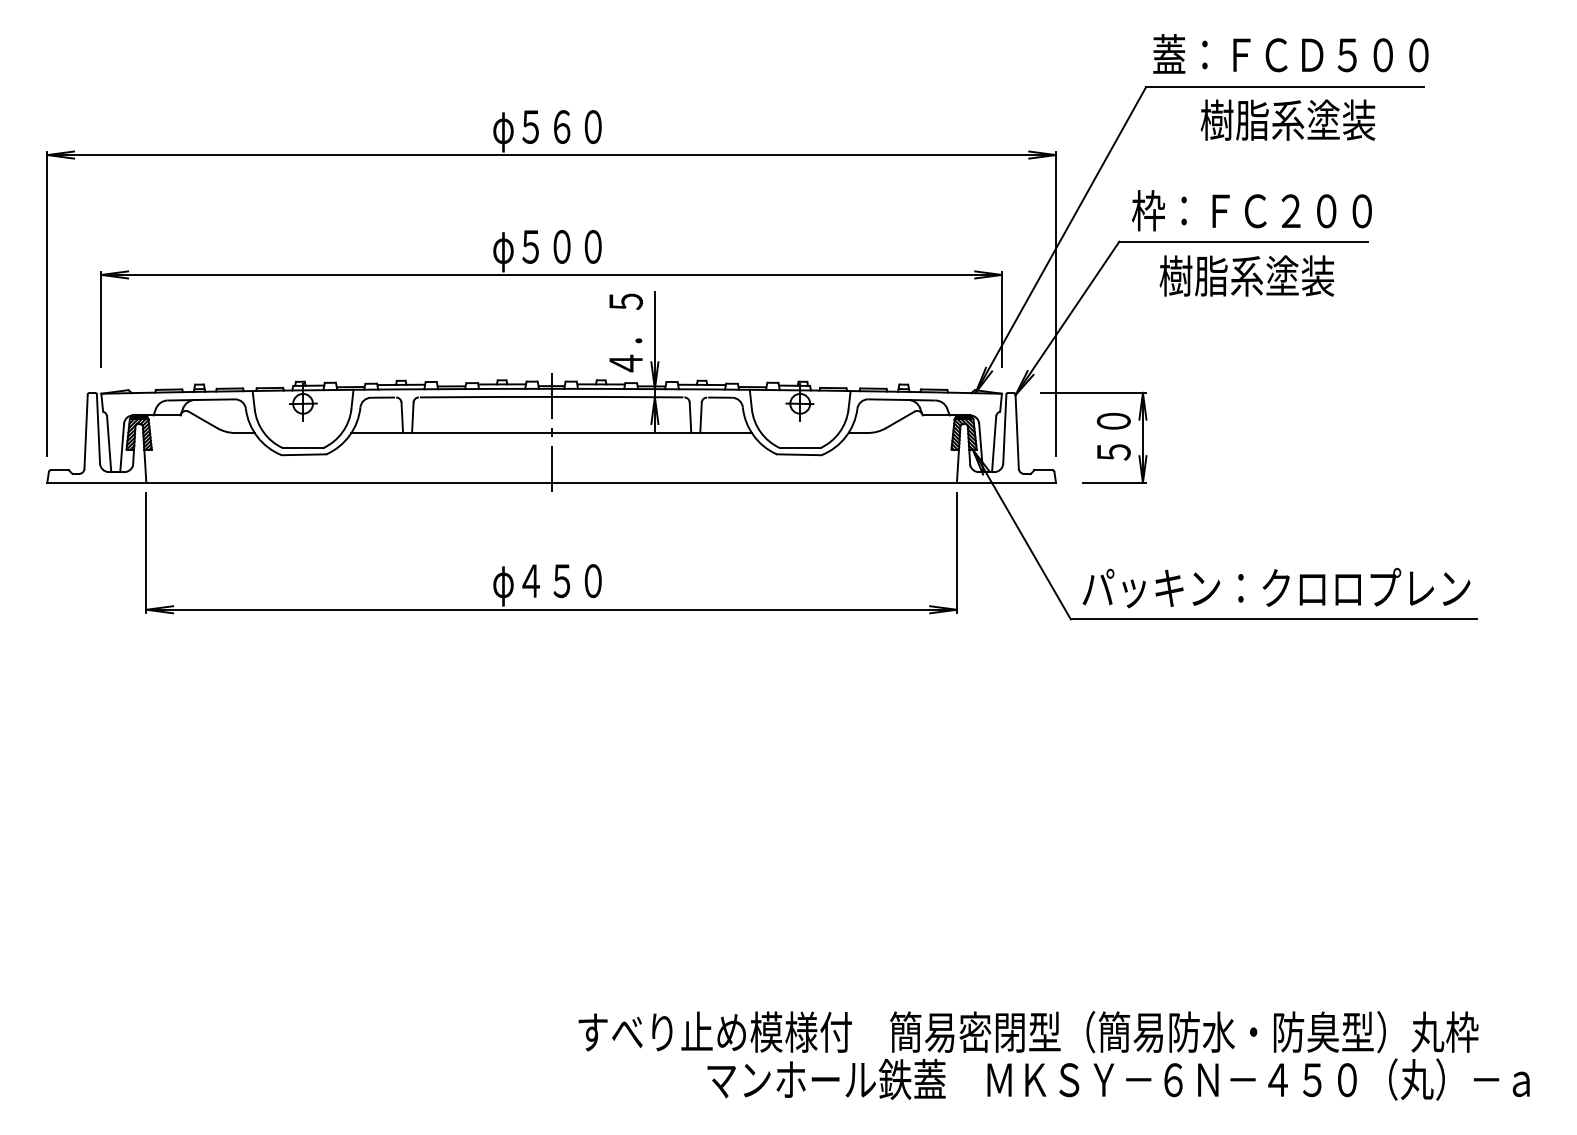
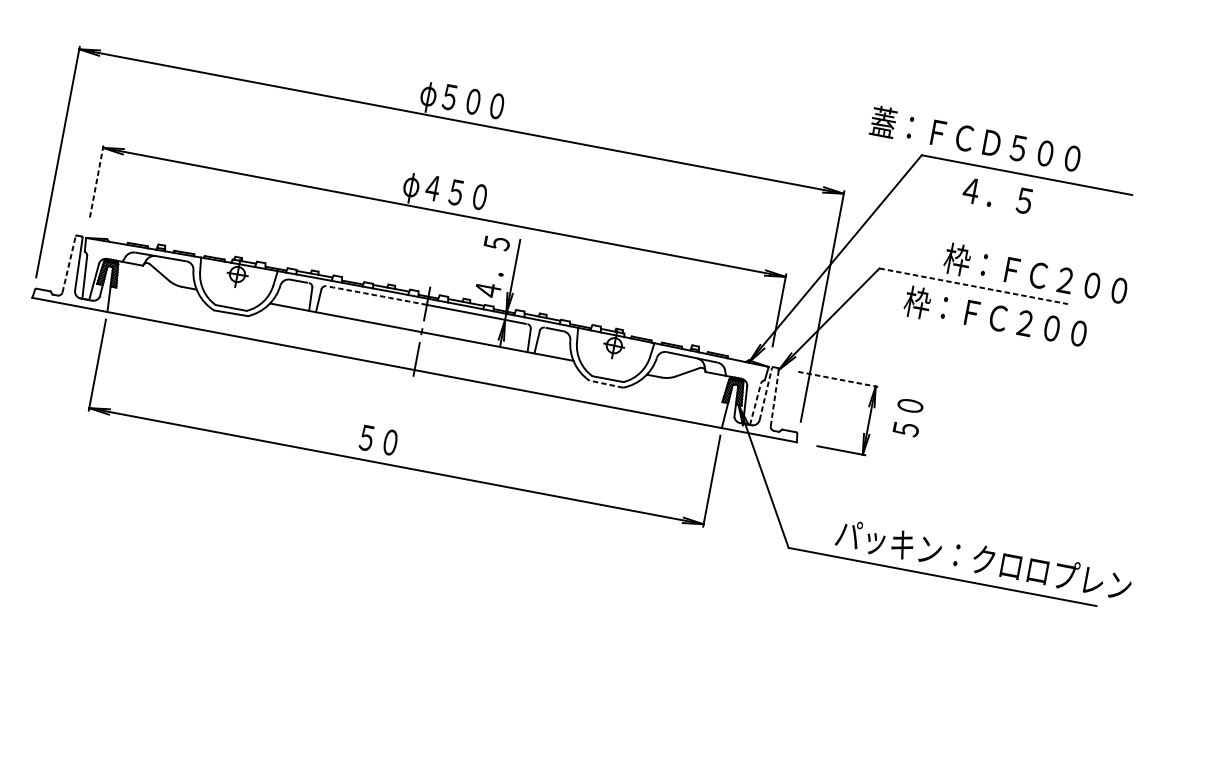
text: (1290, 53) -> (975, 138), moved
text: (1287, 119) -> (1024, 199), 樹脂系塗装 -> ４．５
text: (561, 126) -> (473, 101), φ５６０ -> φ５００
text: (1251, 210) -> (1035, 274), moved
line: (1244, 241) -> (974, 286), solid -> dashed
text: (546, 246) -> (444, 190), φ５００ -> φ４５０
text: (1278, 275) -> (995, 316), 樹脂系塗装 -> 枠：ＦＣ２００
line: (101, 319) -> (96, 181), solid -> dashed
line: (1093, 392) -> (838, 379), solid -> dashed
arc: (485, 397) -> (376, 295), solid -> dashed
line: (1004, 428) -> (765, 393), solid -> dashed
line: (86, 431) -> (69, 264), solid -> dashed
line: (1017, 431) -> (775, 397), solid -> dashed
text: (1113, 436) -> (907, 417), moved
line: (994, 444) -> (755, 404), solid -> dashed
line: (798, 454) -> (605, 383), solid -> dashed
text: (547, 585) -> (396, 447), φ４５０ -> ５０
text: (1276, 587) -> (983, 559), moved

